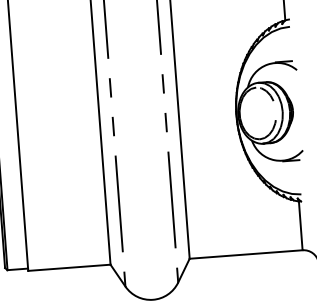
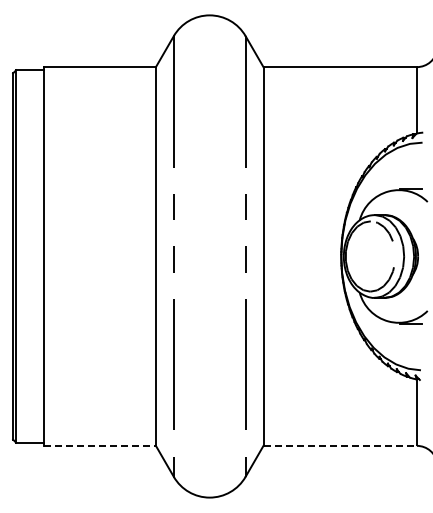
line: (246, 254) -> (340, 445), solid -> dashed
line: (69, 267) -> (100, 445), solid -> dashed

